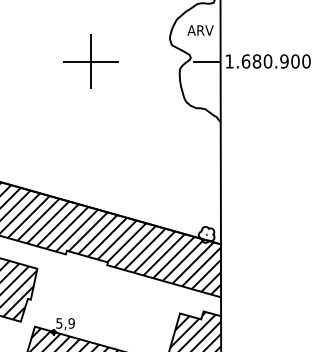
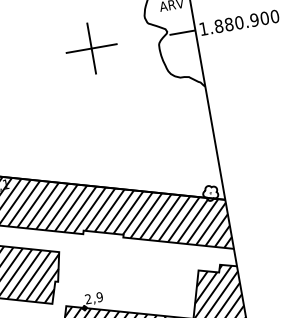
part: (90, 61) -> (91, 48), moved
text: (245, 61) -> (218, 26), 1.680.900 -> 1.880.900
text: (59, 323) -> (88, 299), 5,9 -> 2,9

